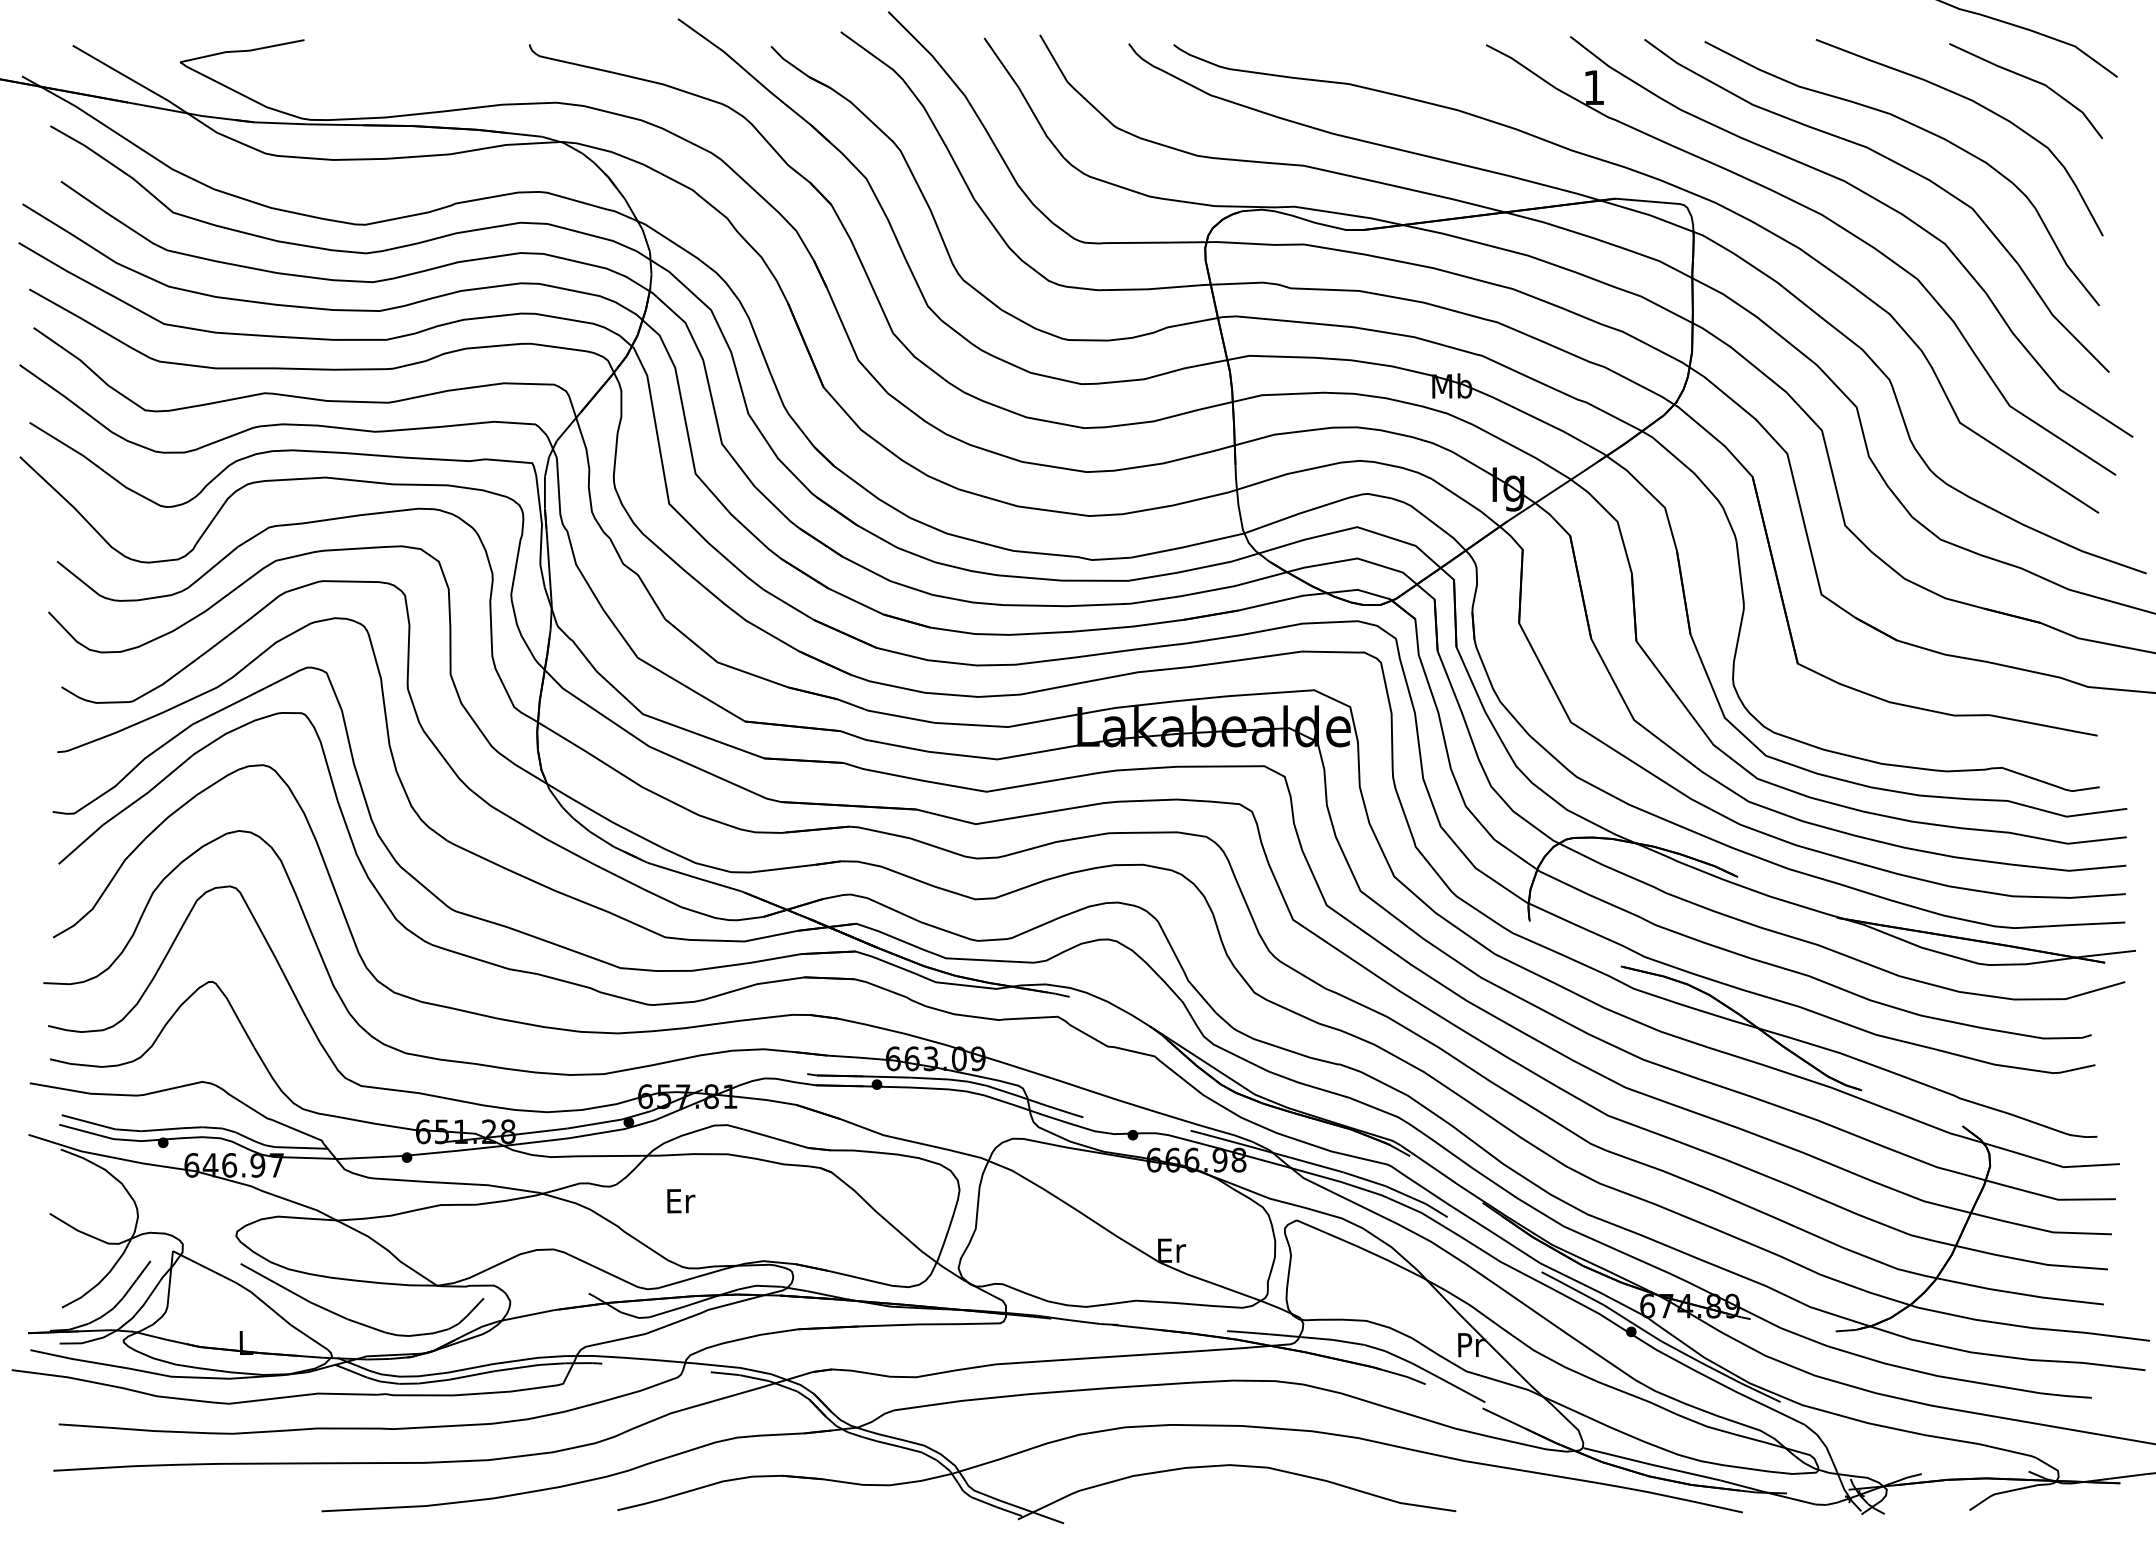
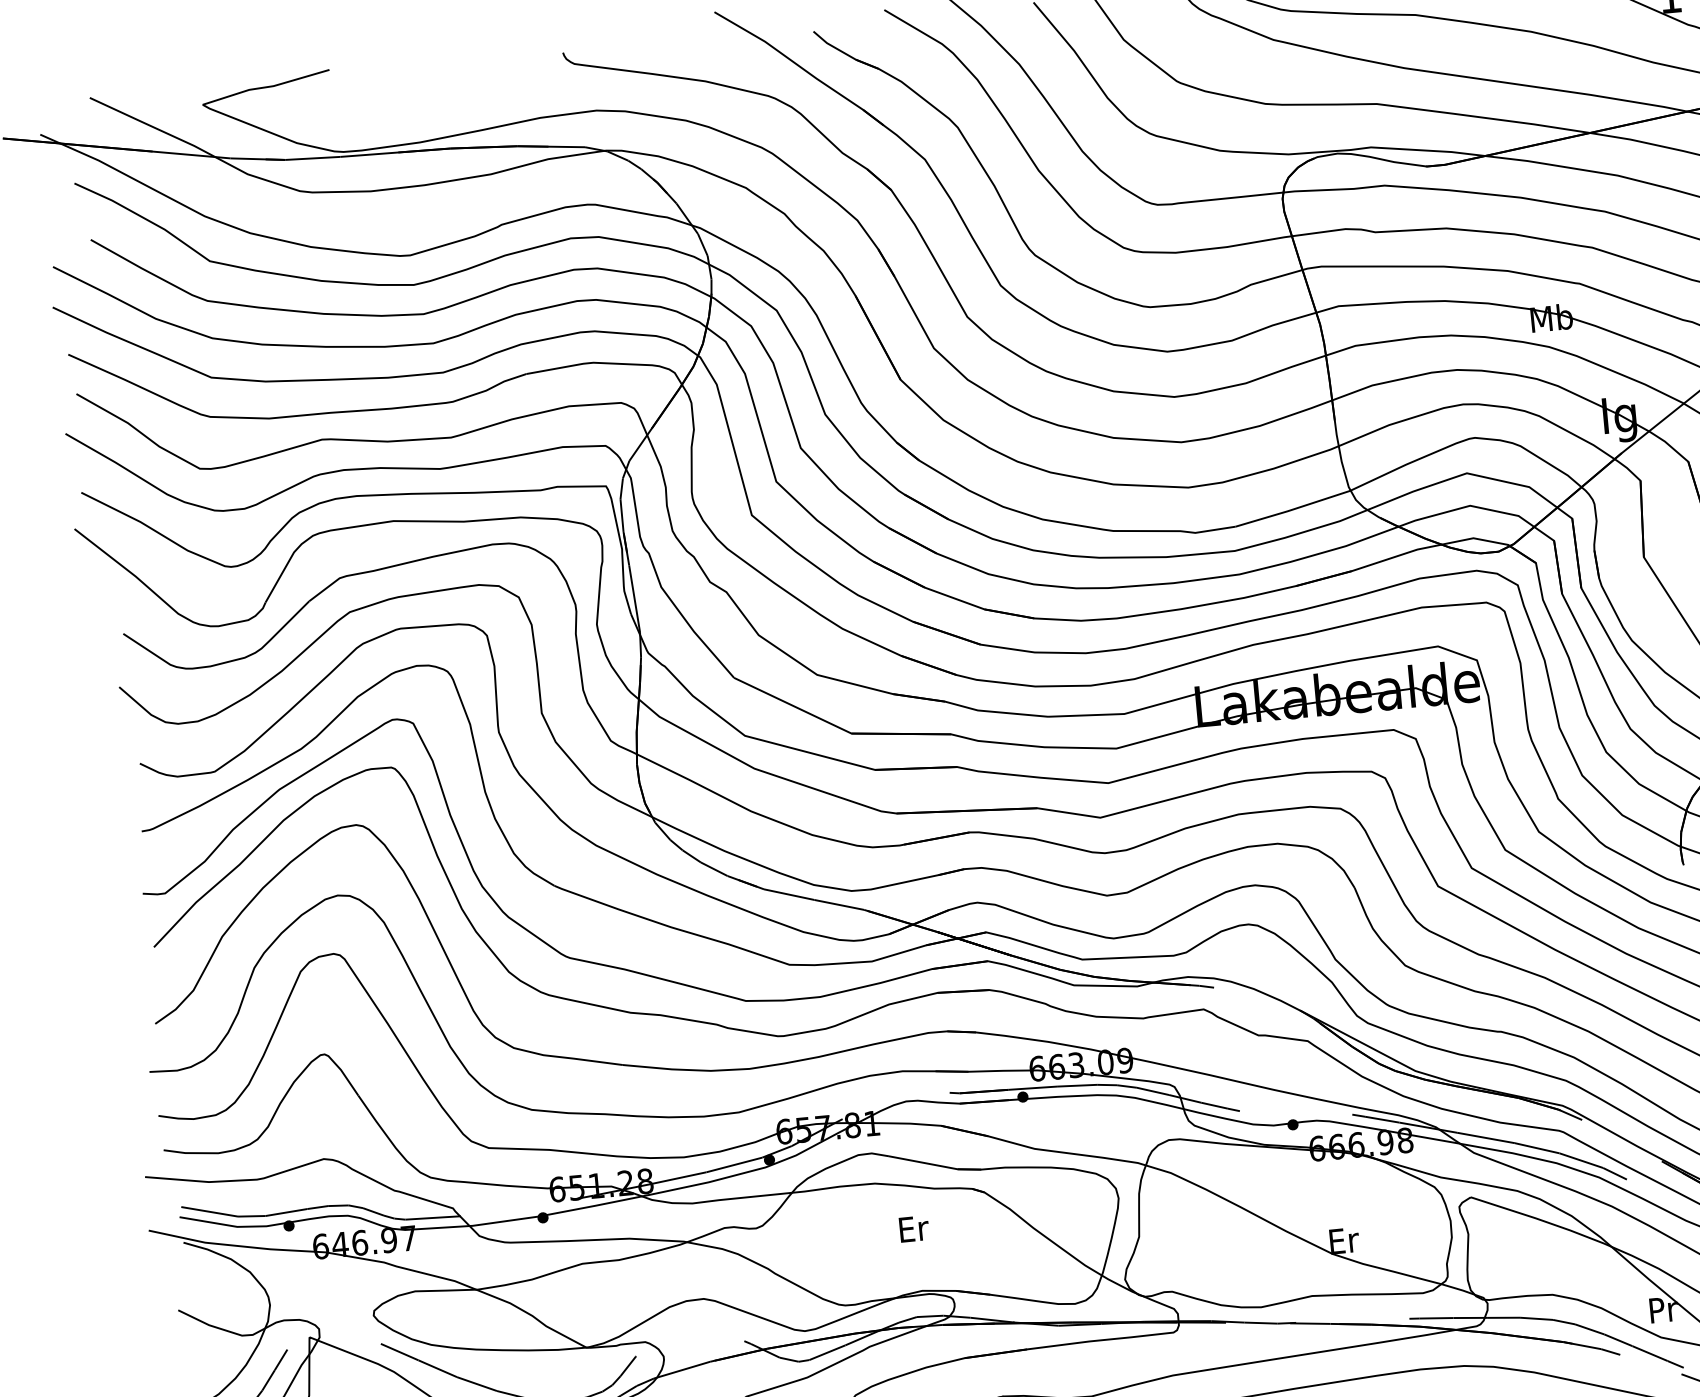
text: (681, 1201) -> (914, 1229), moved

